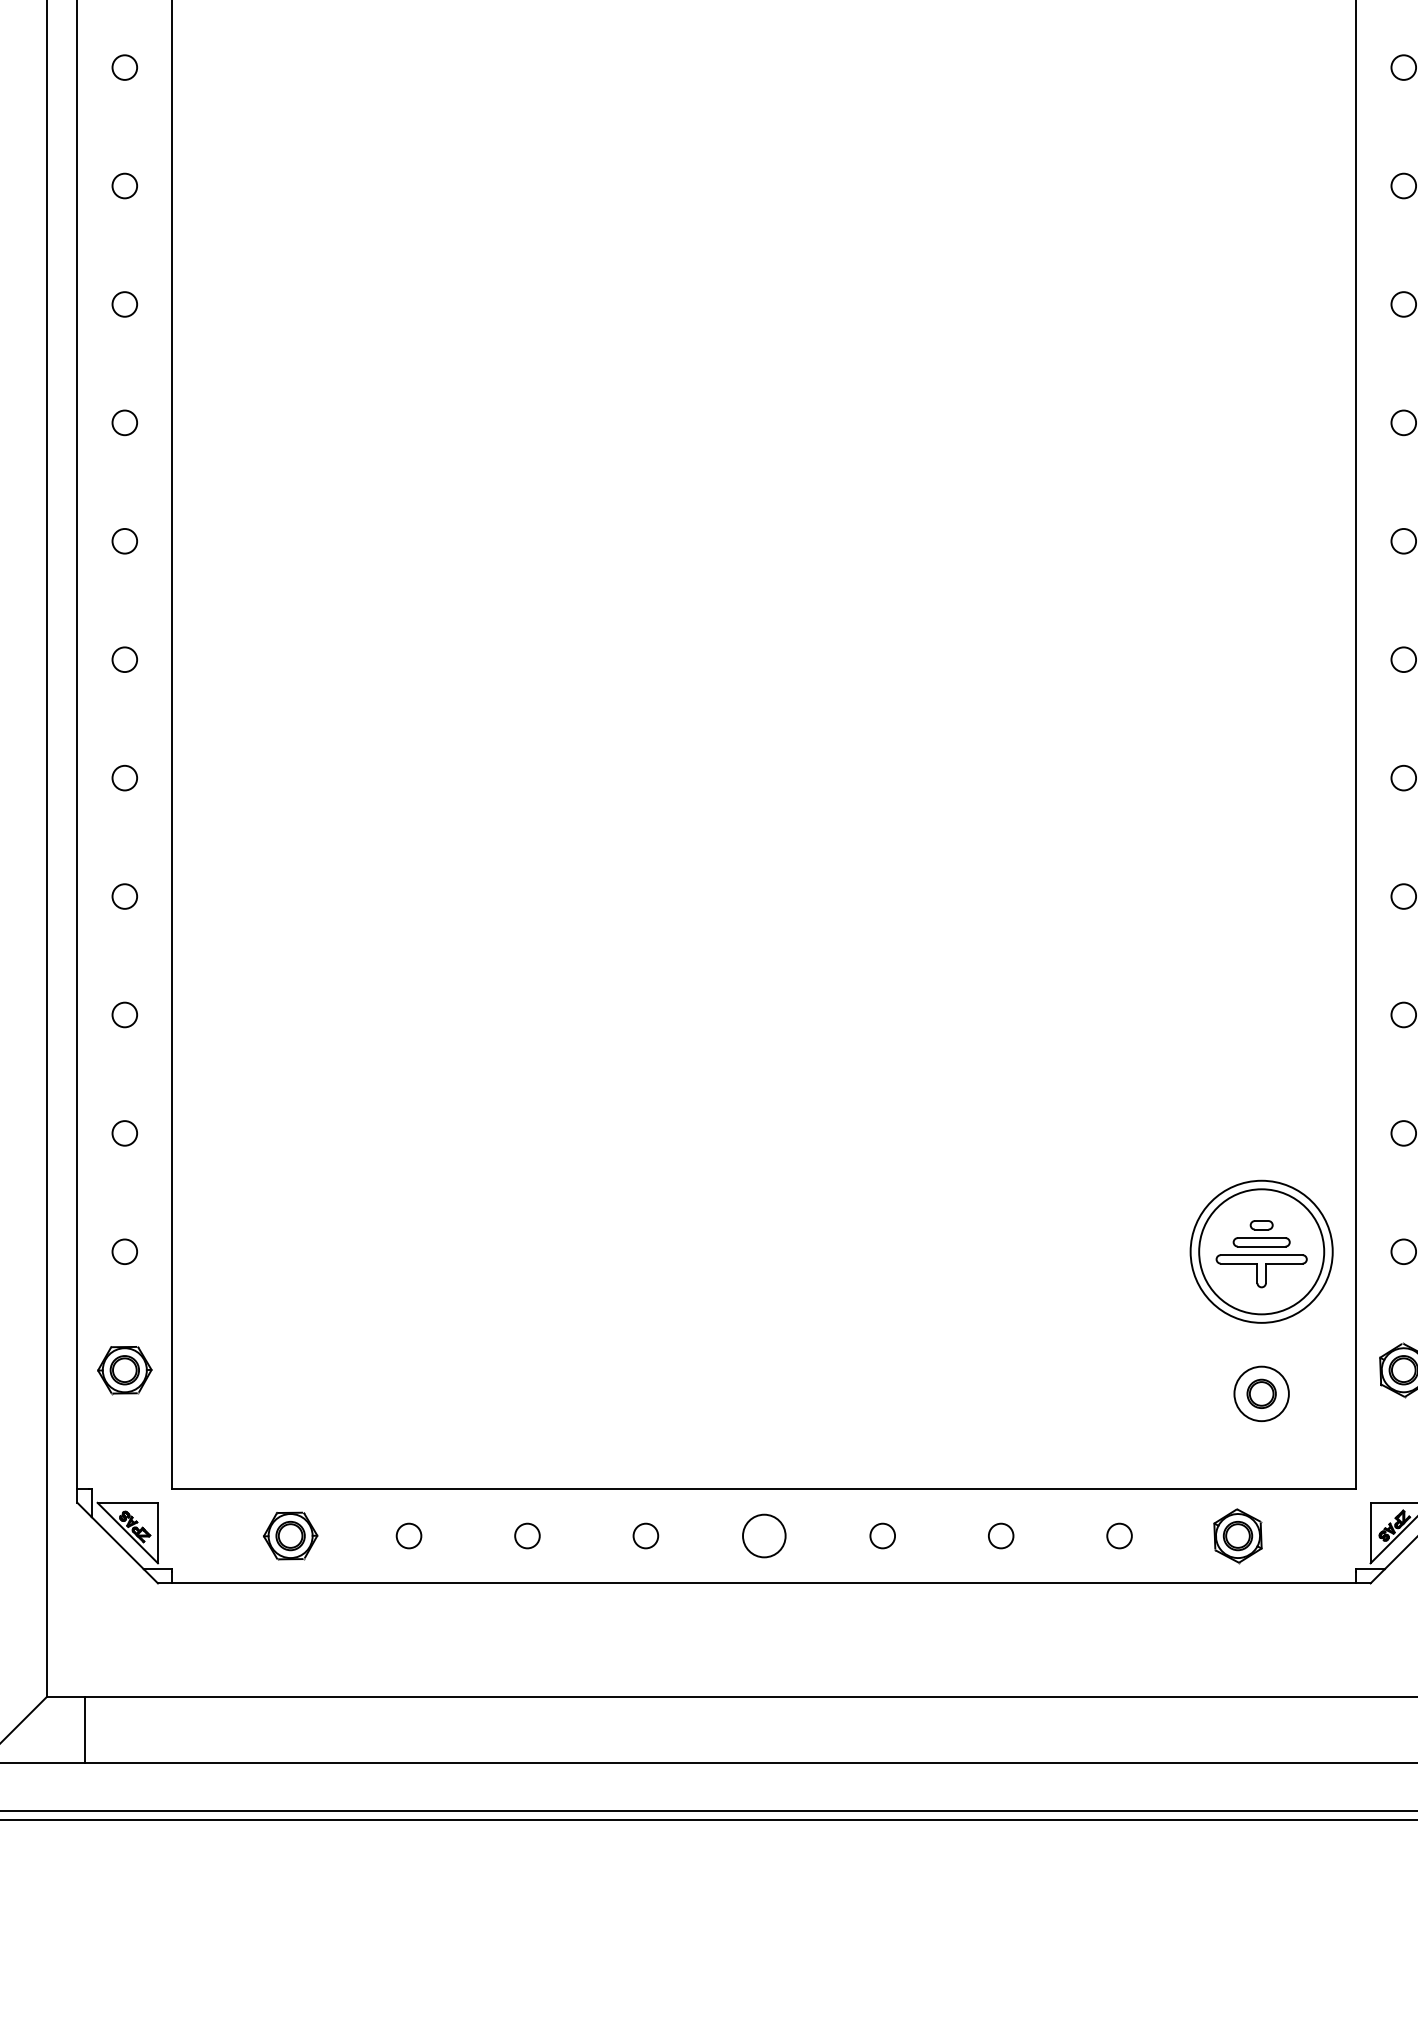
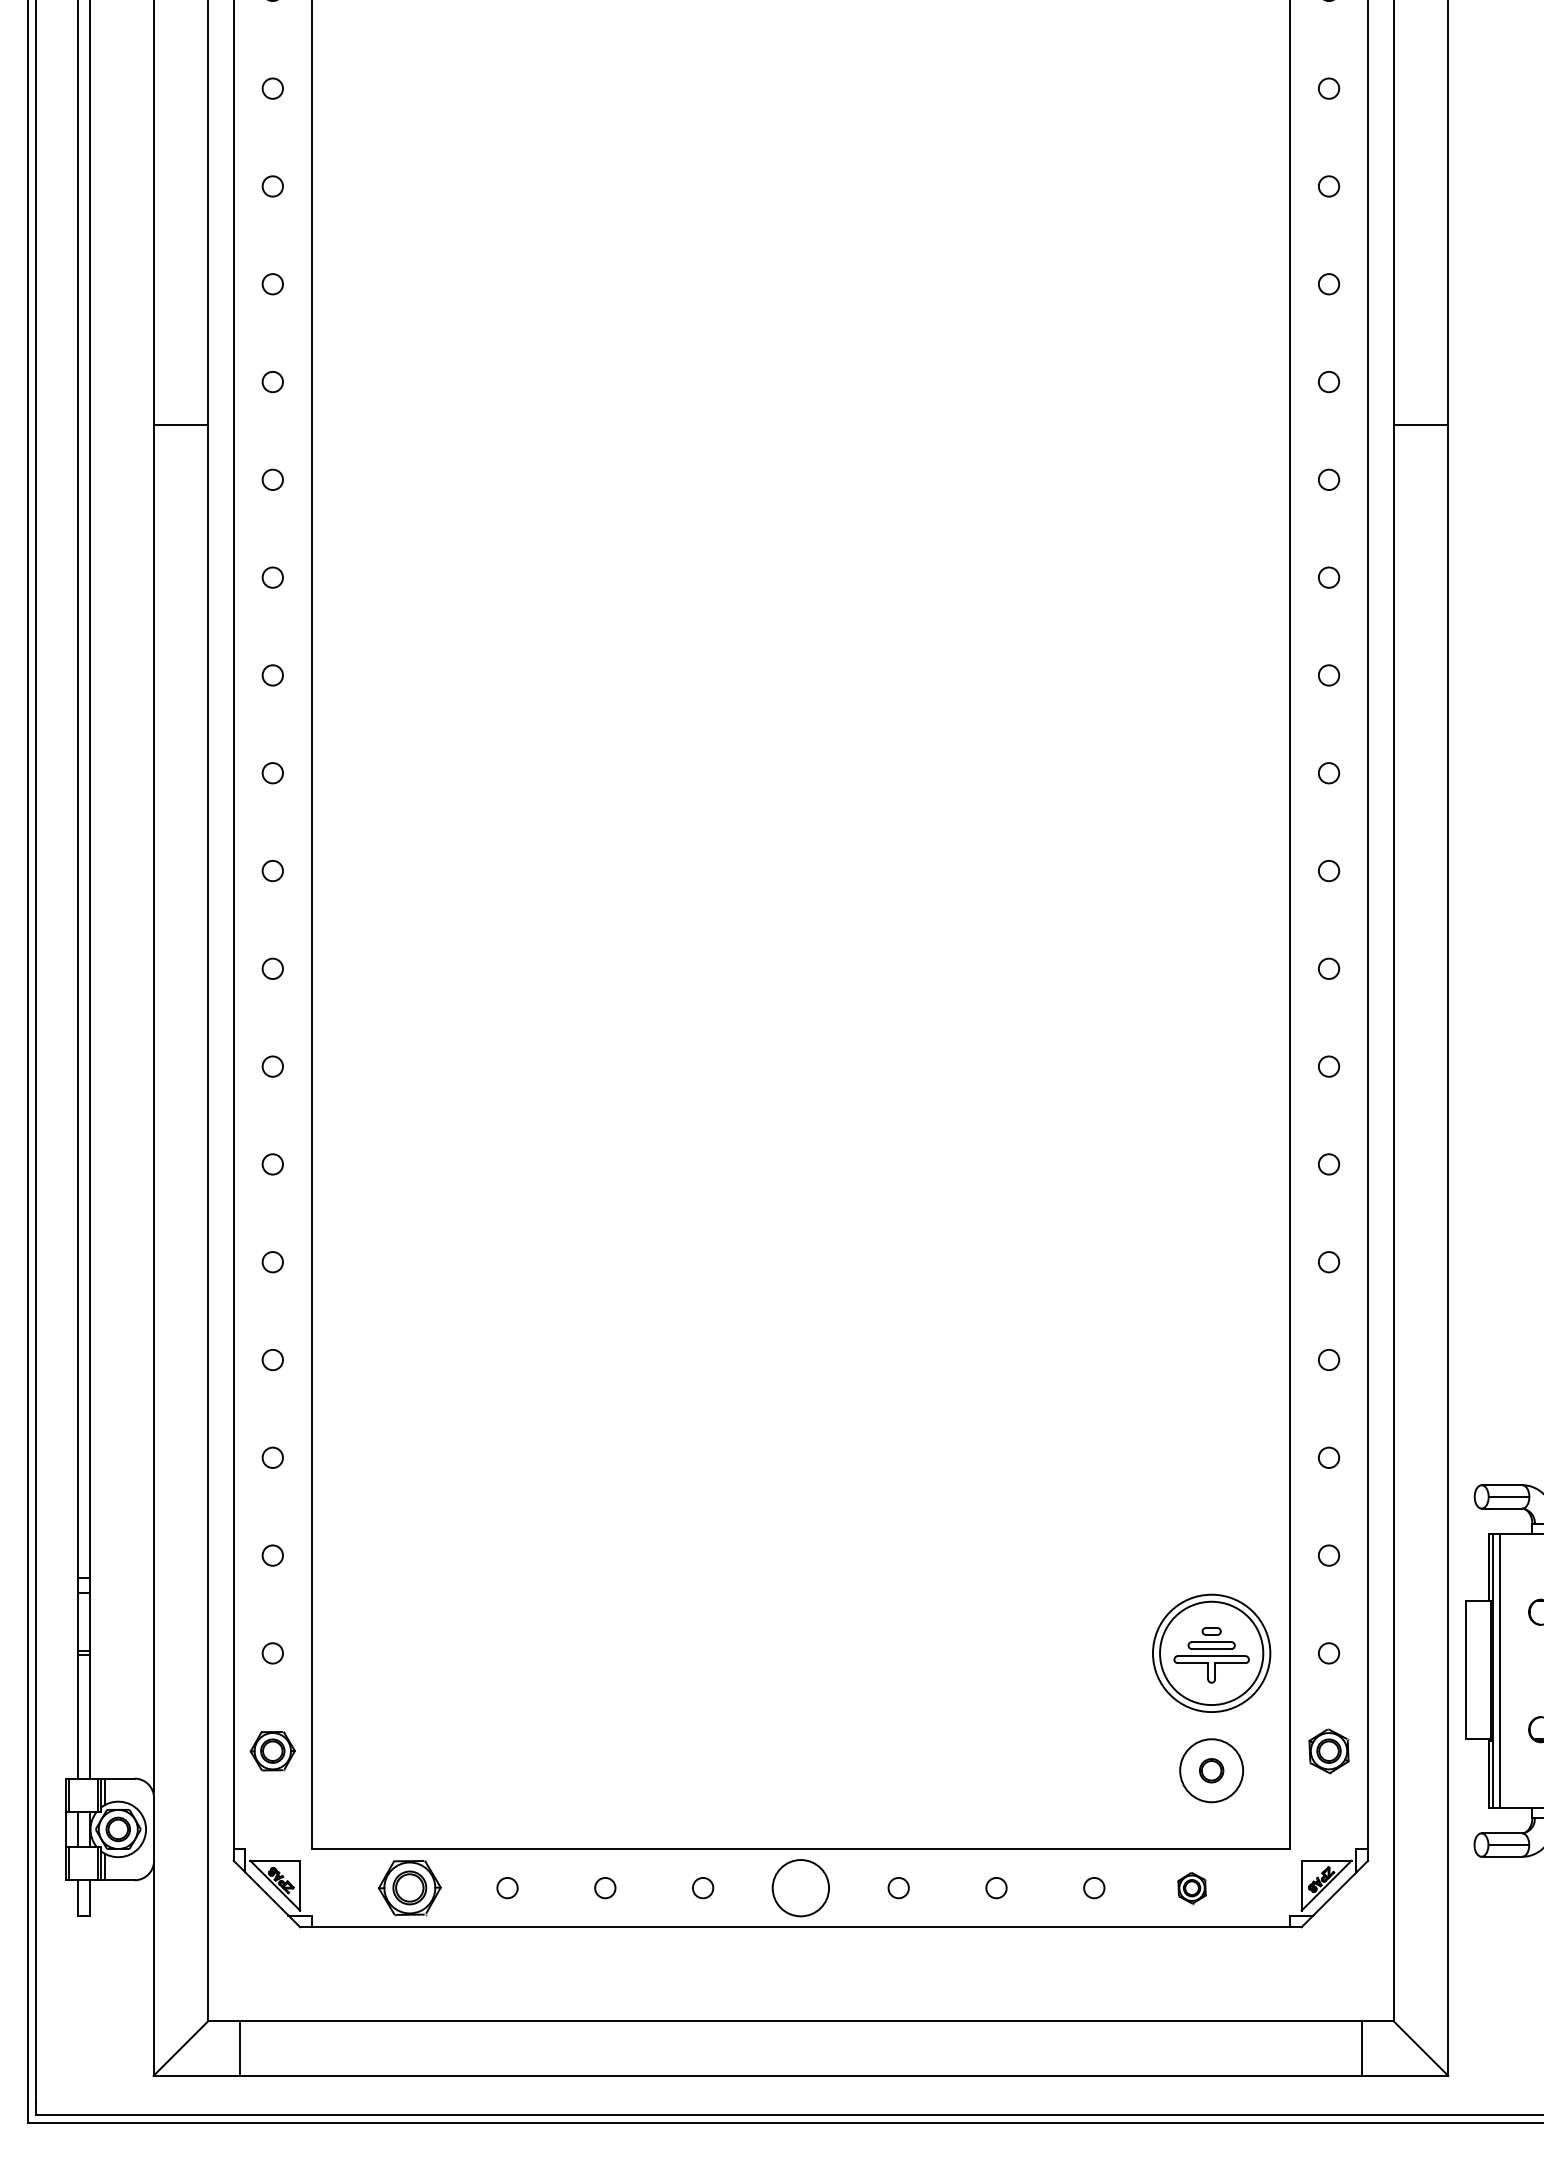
circle: (1261, 1393) -> (1211, 1770), size x1.4
circle: (763, 1535) -> (800, 1887), size x1.6
part: (290, 1536) -> (409, 1888), size x1.4
part: (1237, 1536) -> (1191, 1888), size x0.7

